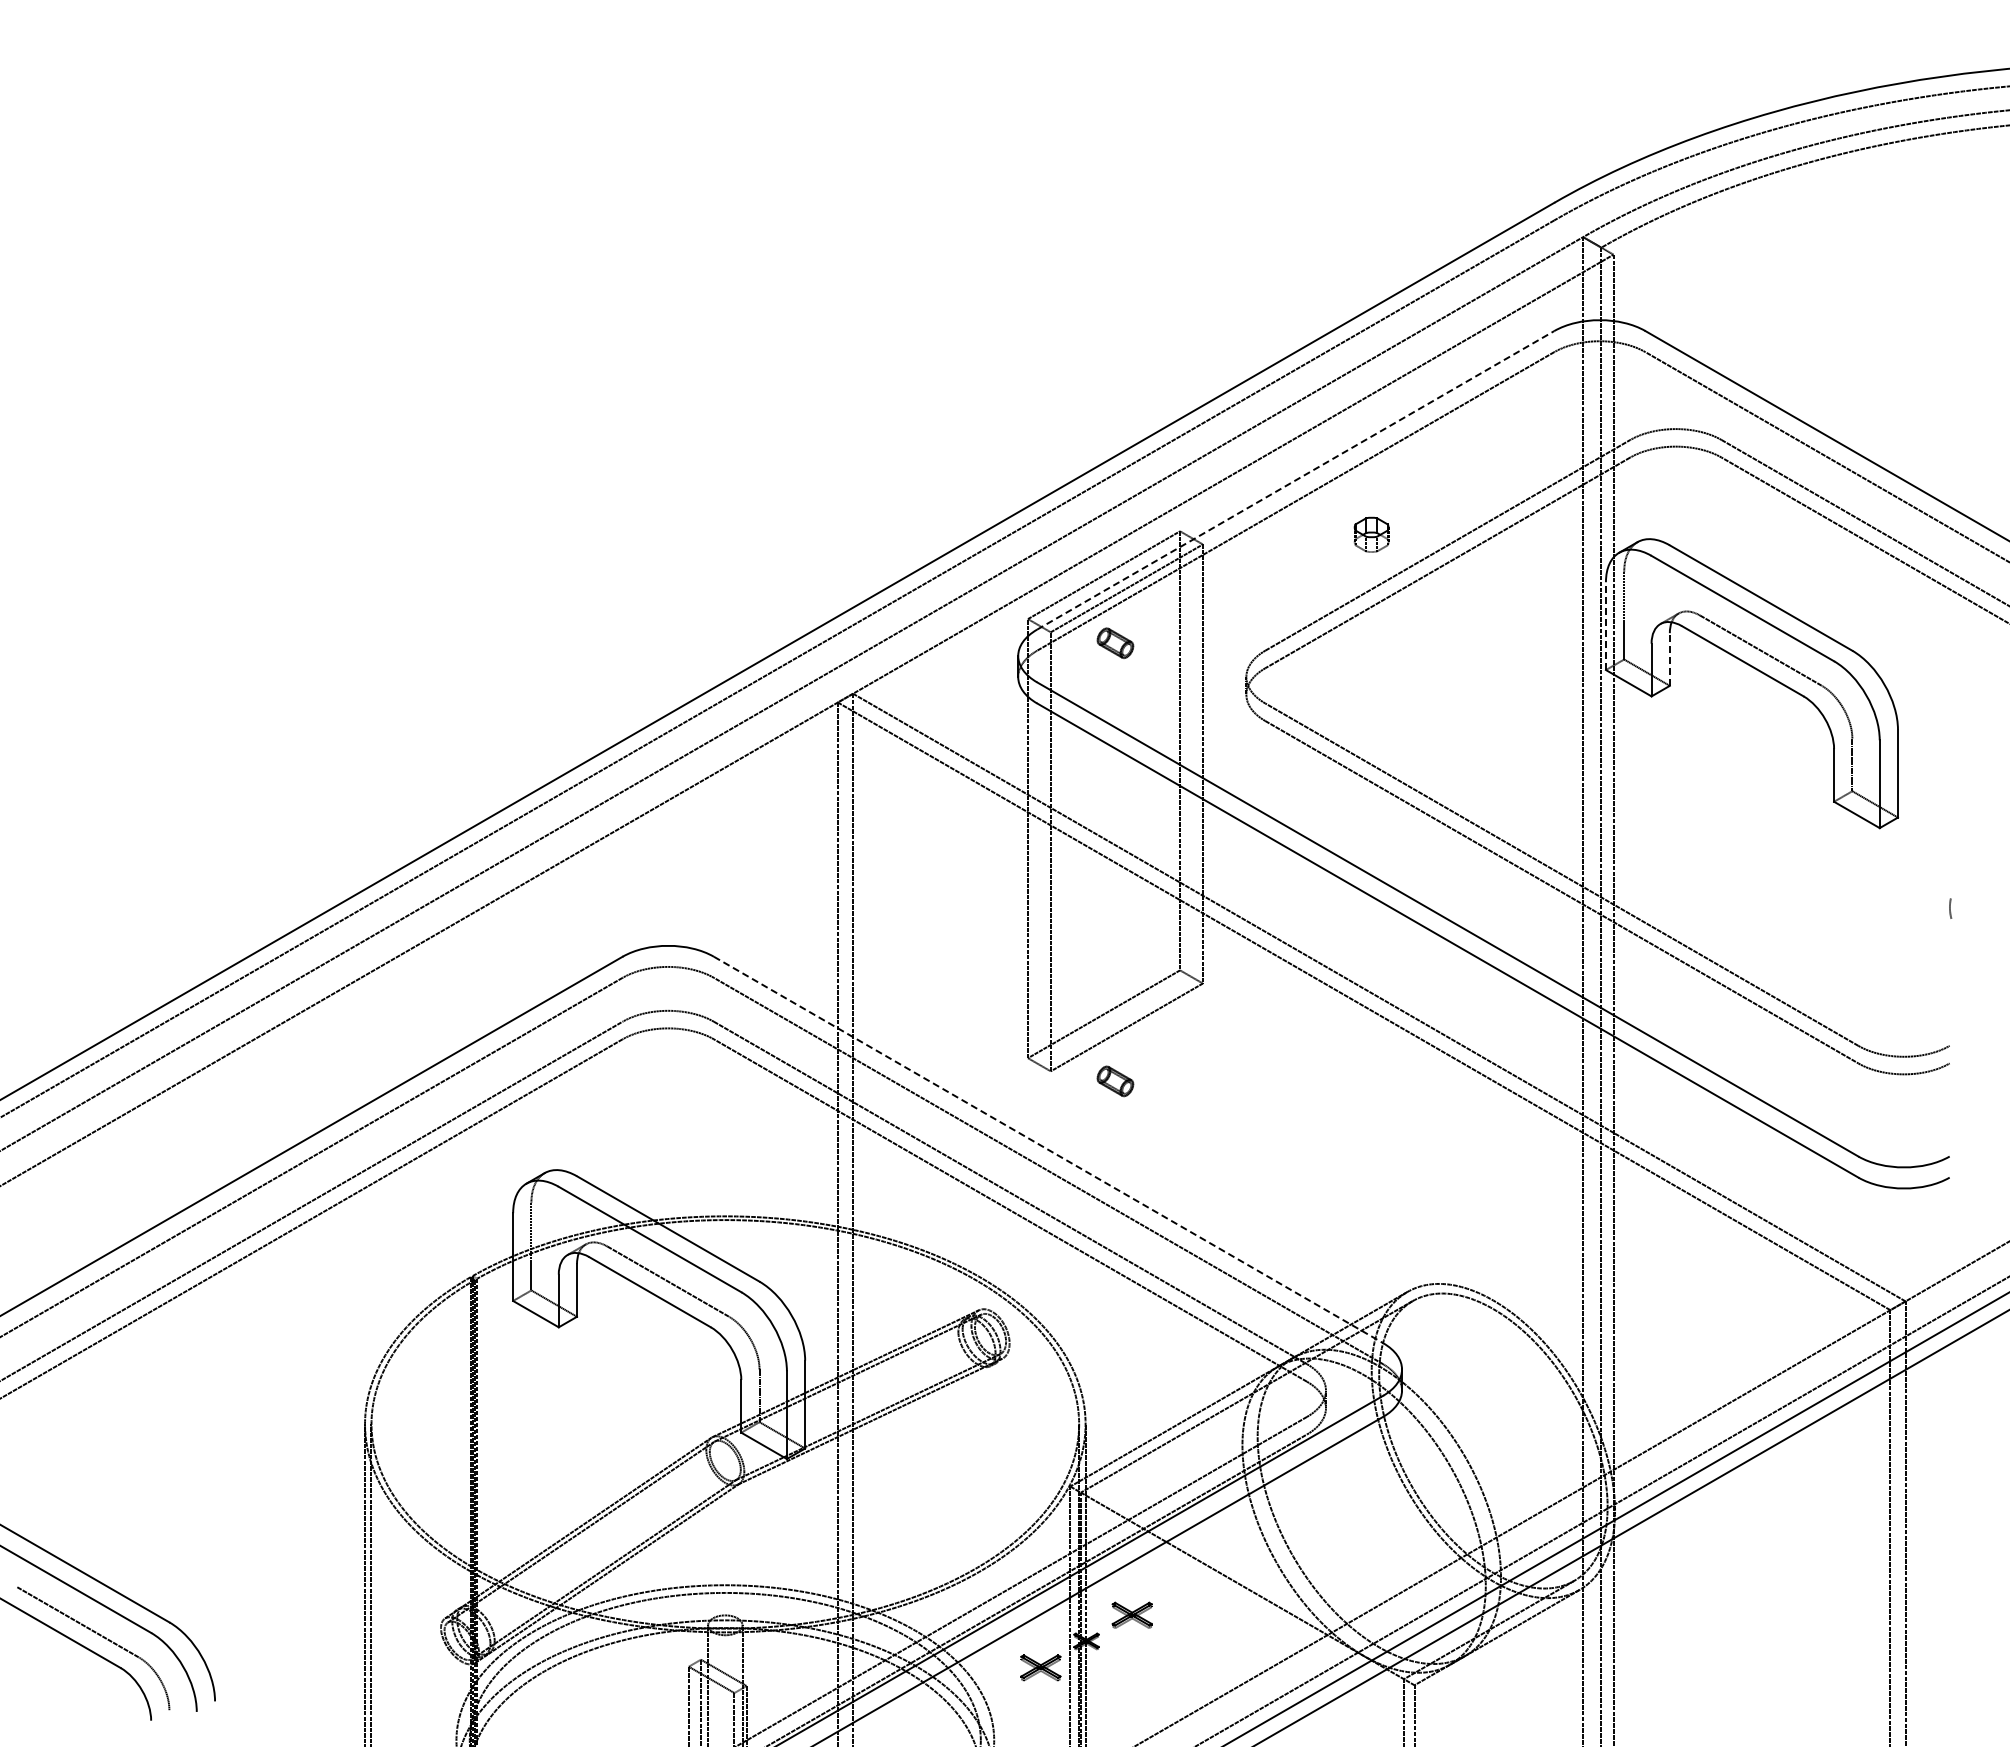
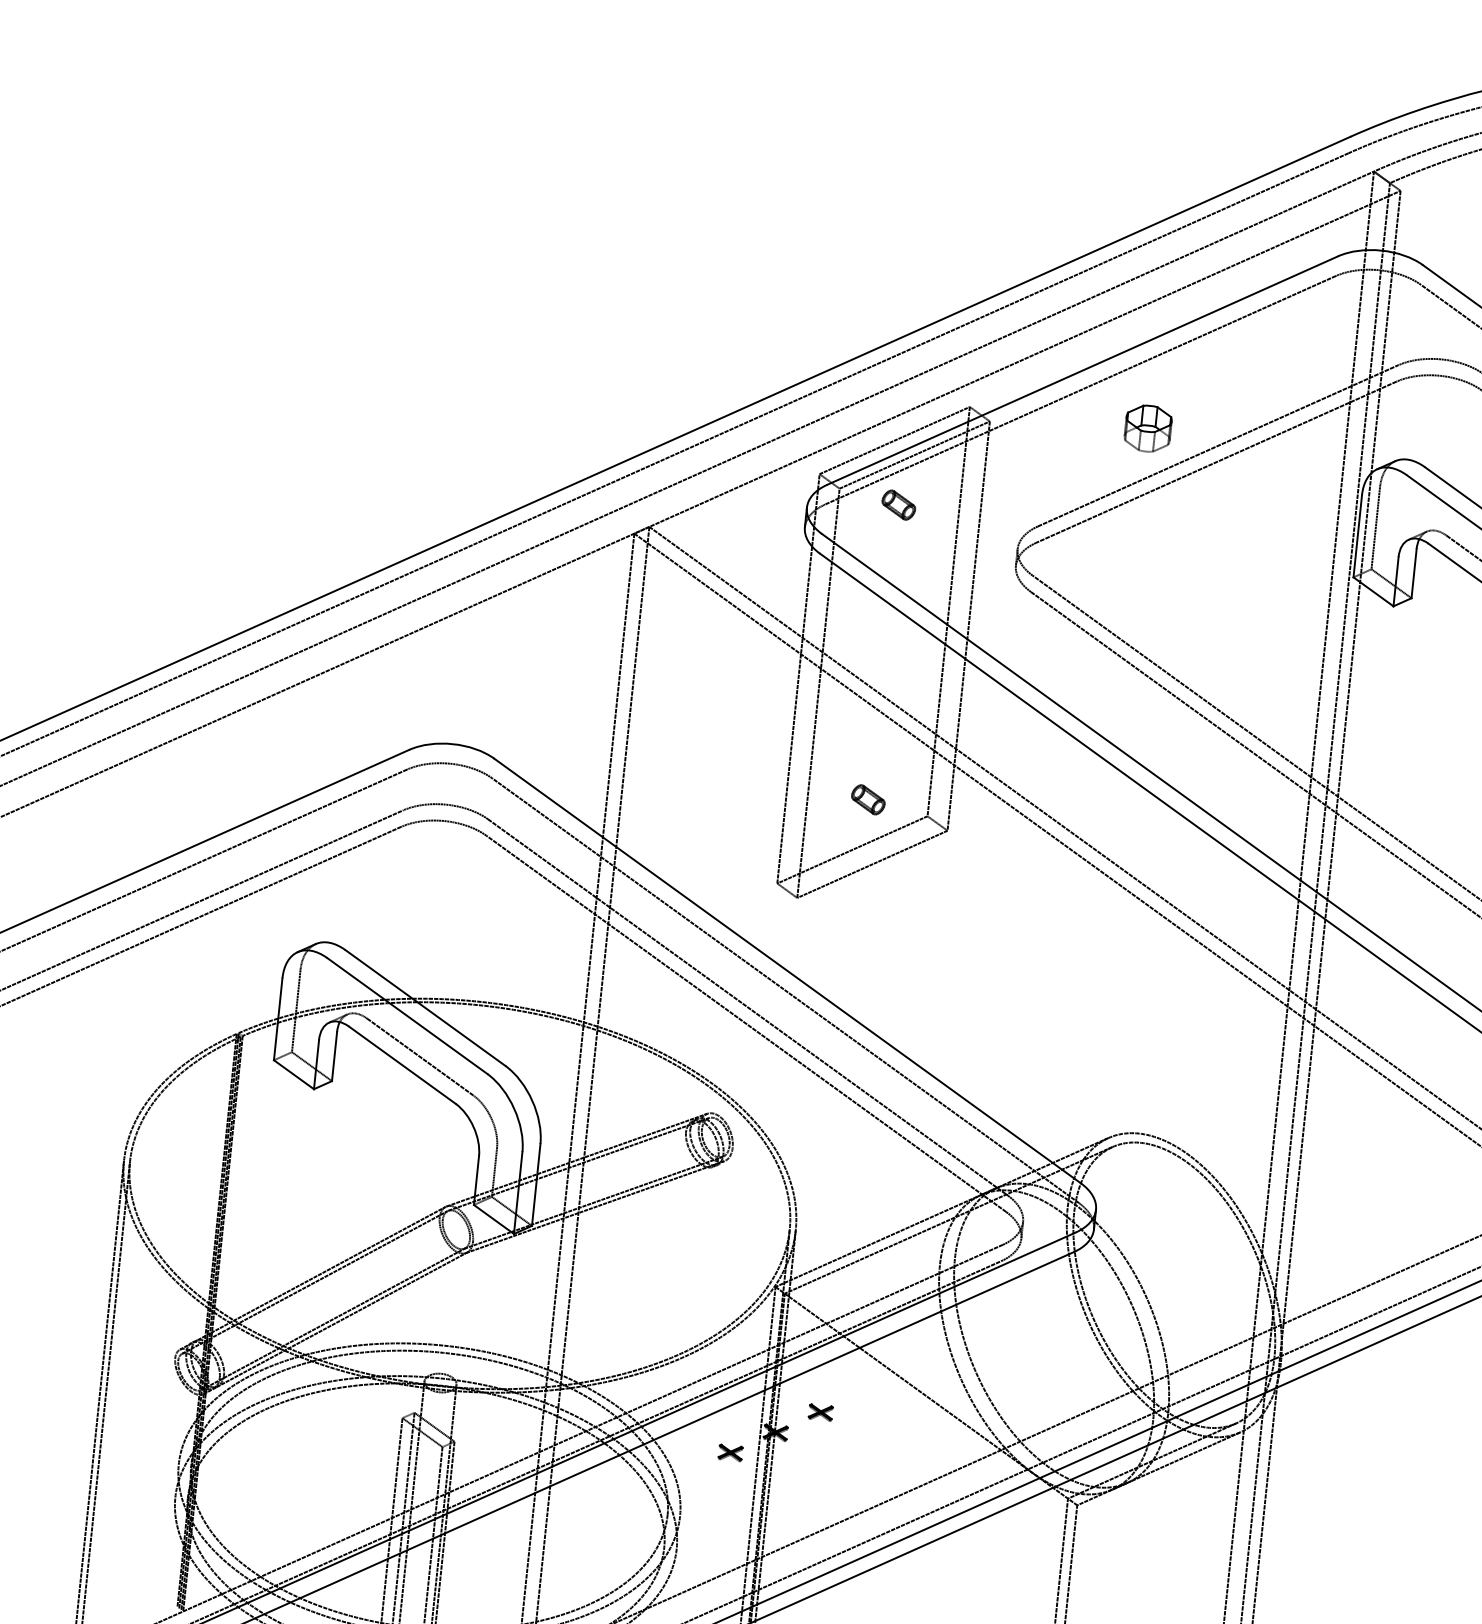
line: (1295, 480) -> (1082, 370), dashed -> solid
part: (1371, 534) -> (1148, 428), size x1.43
line: (1605, 626) -> (1357, 536), dashed -> solid
line: (1669, 659) -> (1413, 573), dashed -> solid
part: (1115, 1081) -> (868, 799), moved
line: (1048, 1150) -> (787, 971), dashed -> solid
part: (1131, 1614) -> (820, 1412), size x0.62
part: (1040, 1667) -> (730, 1452), size x0.62

